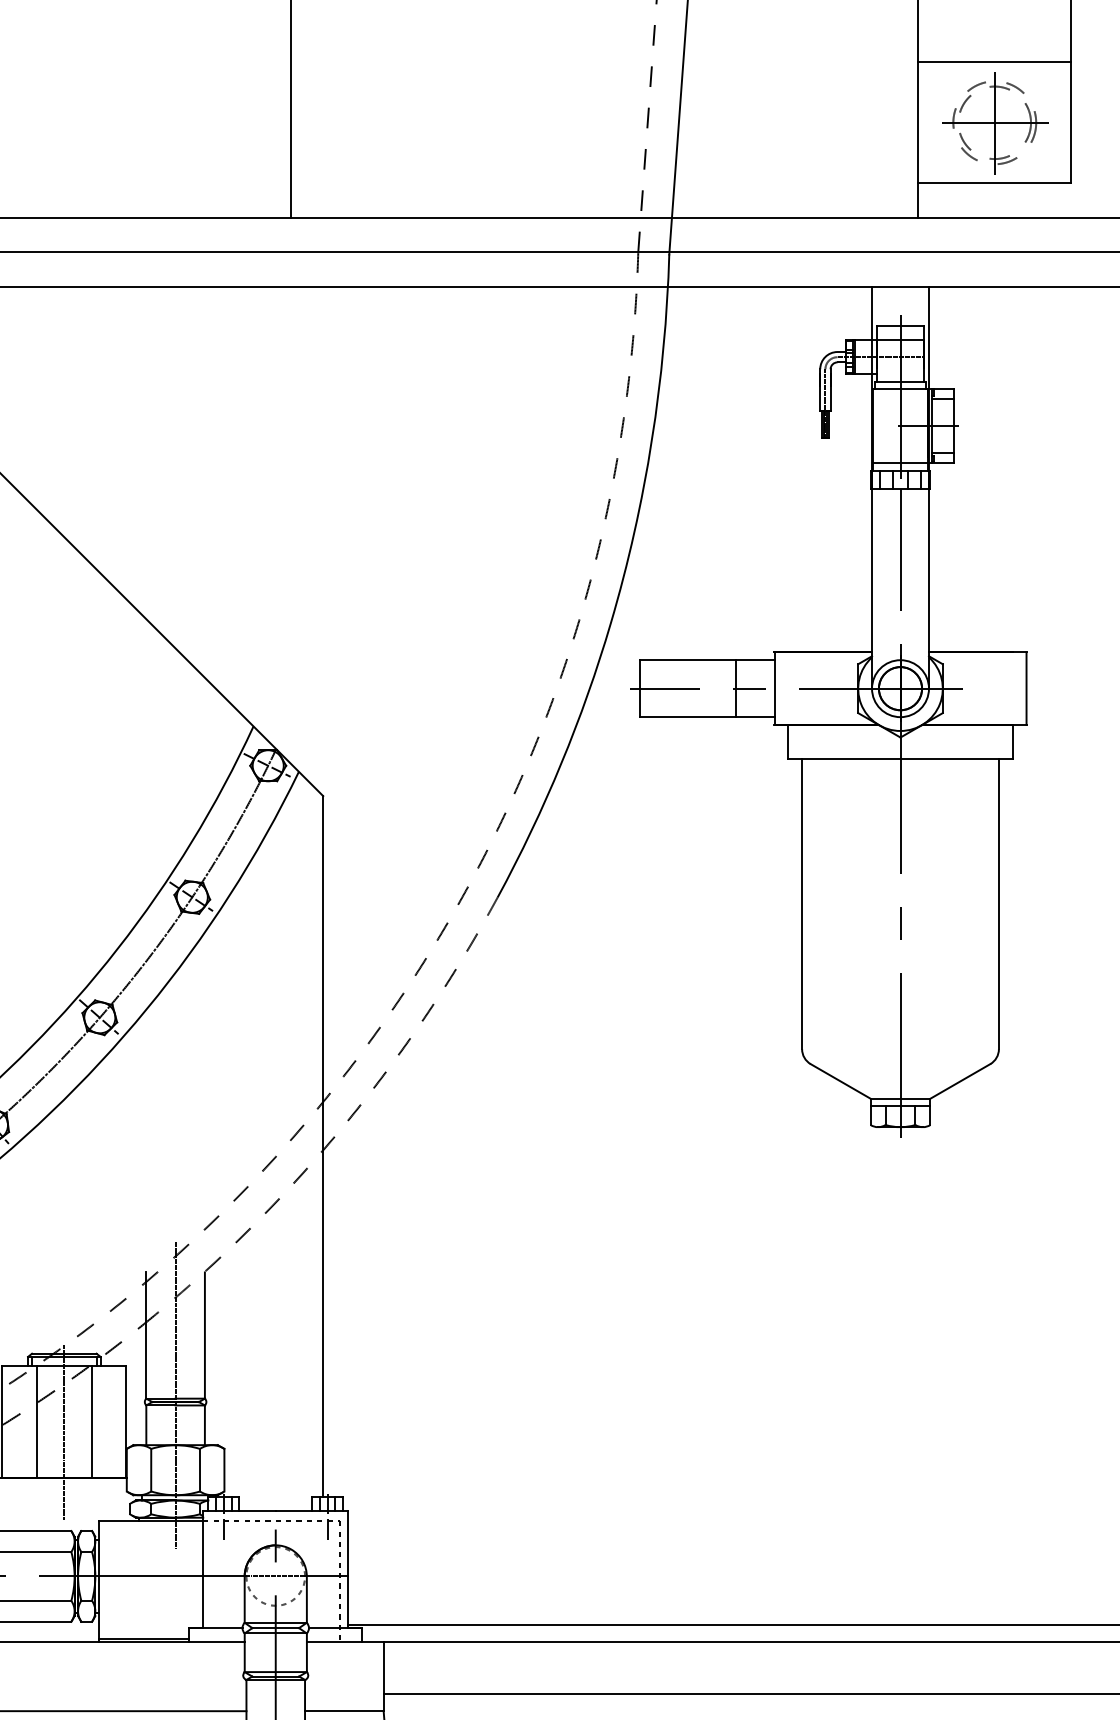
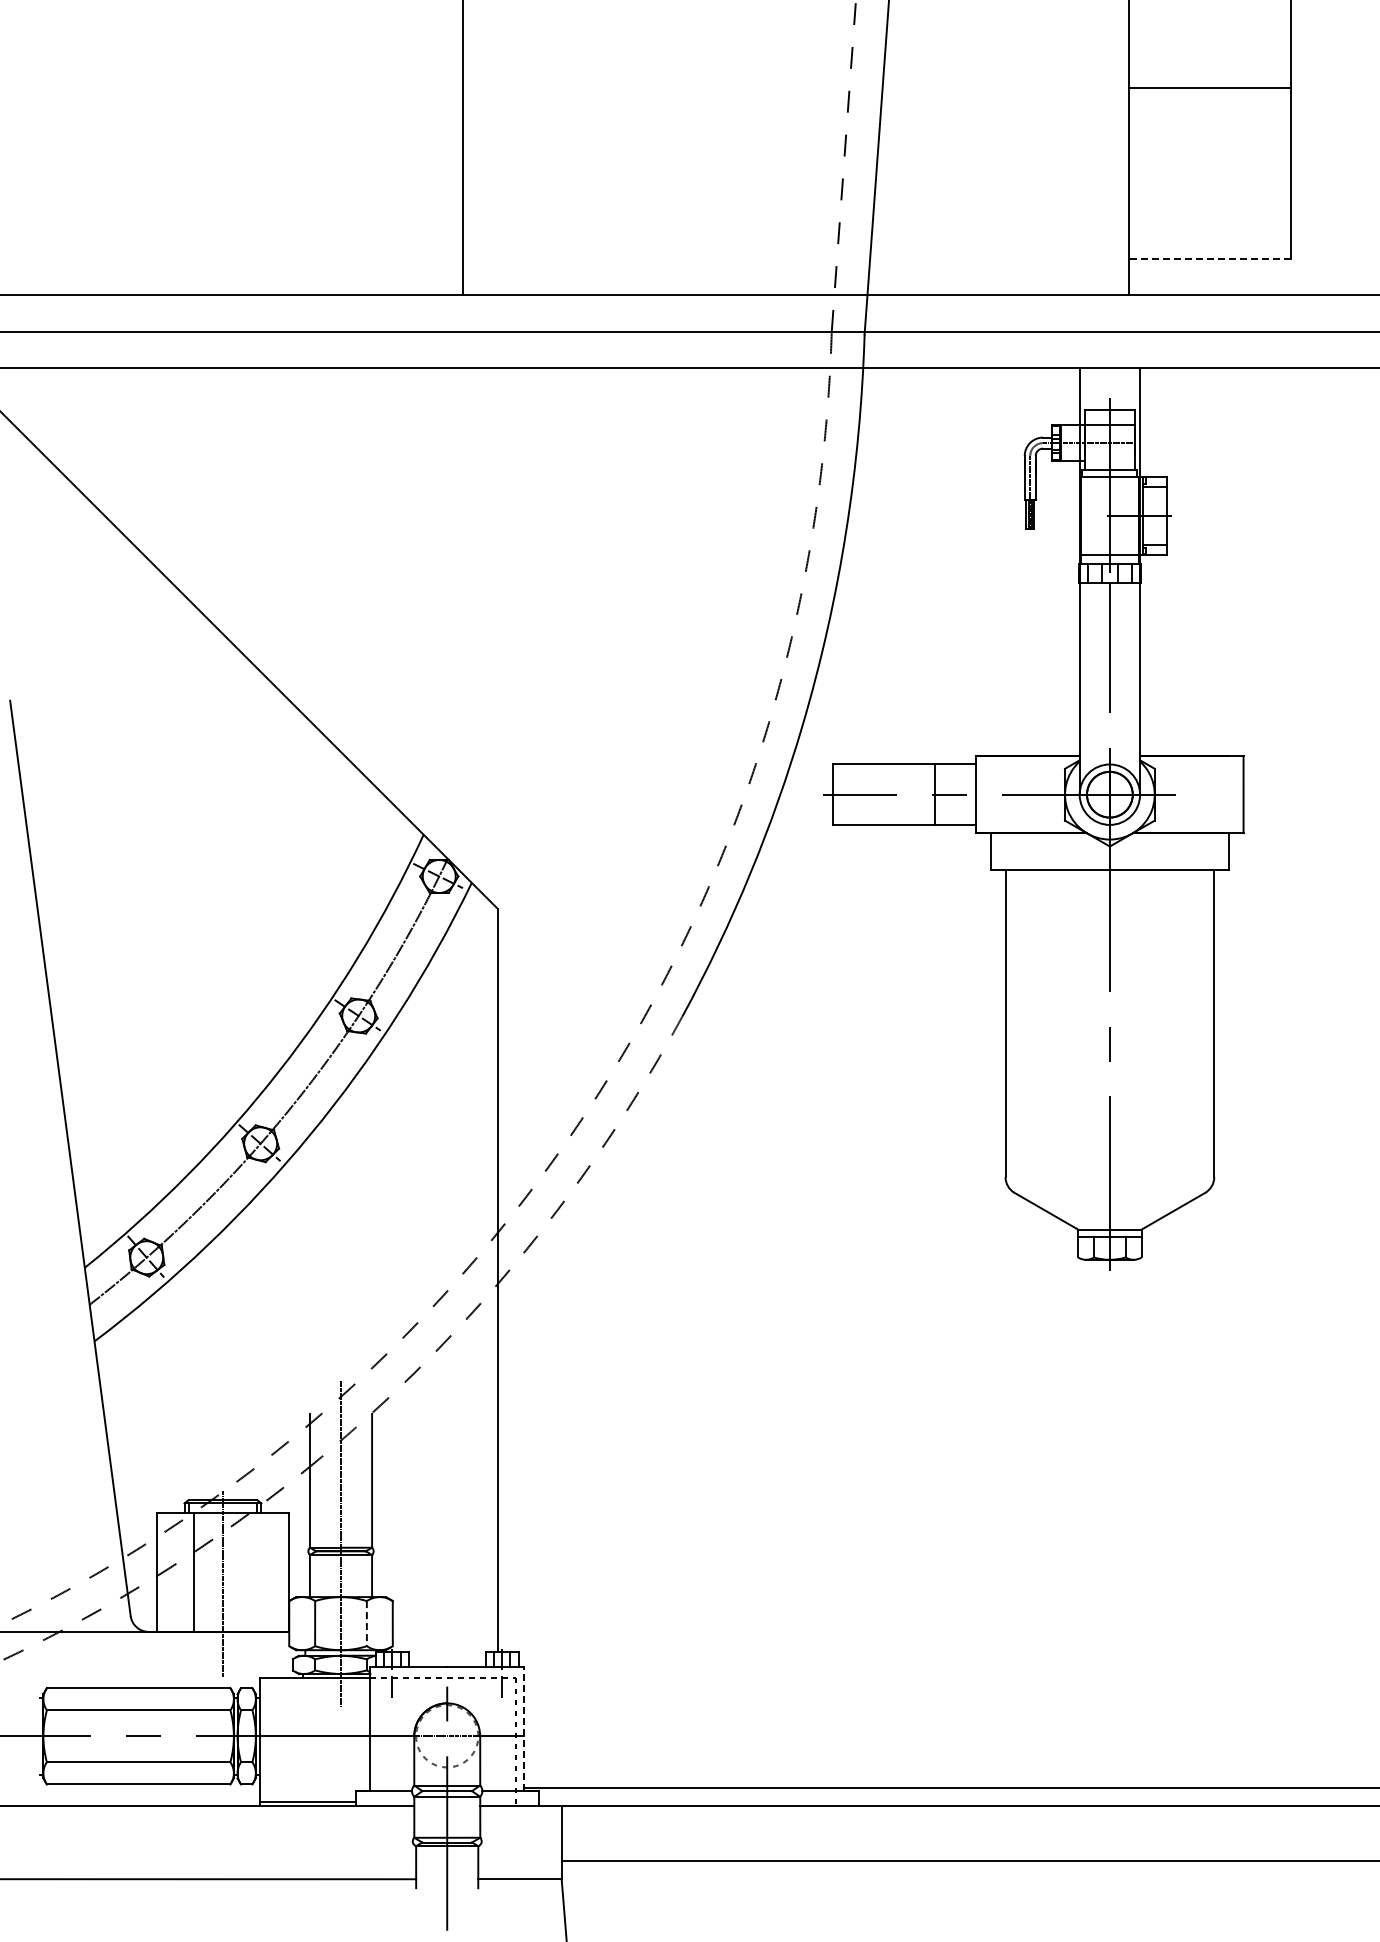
line: (994, 62) -> (1209, 88), moved
part: (995, 122) -> (1210, 194), removed
line: (994, 183) -> (1209, 258), solid -> dashed
line: (92, 1421) -> (252, 1571), removed
line: (199, 1470) -> (366, 1623), solid -> dashed
line: (348, 1569) -> (524, 1728), solid -> dashed

